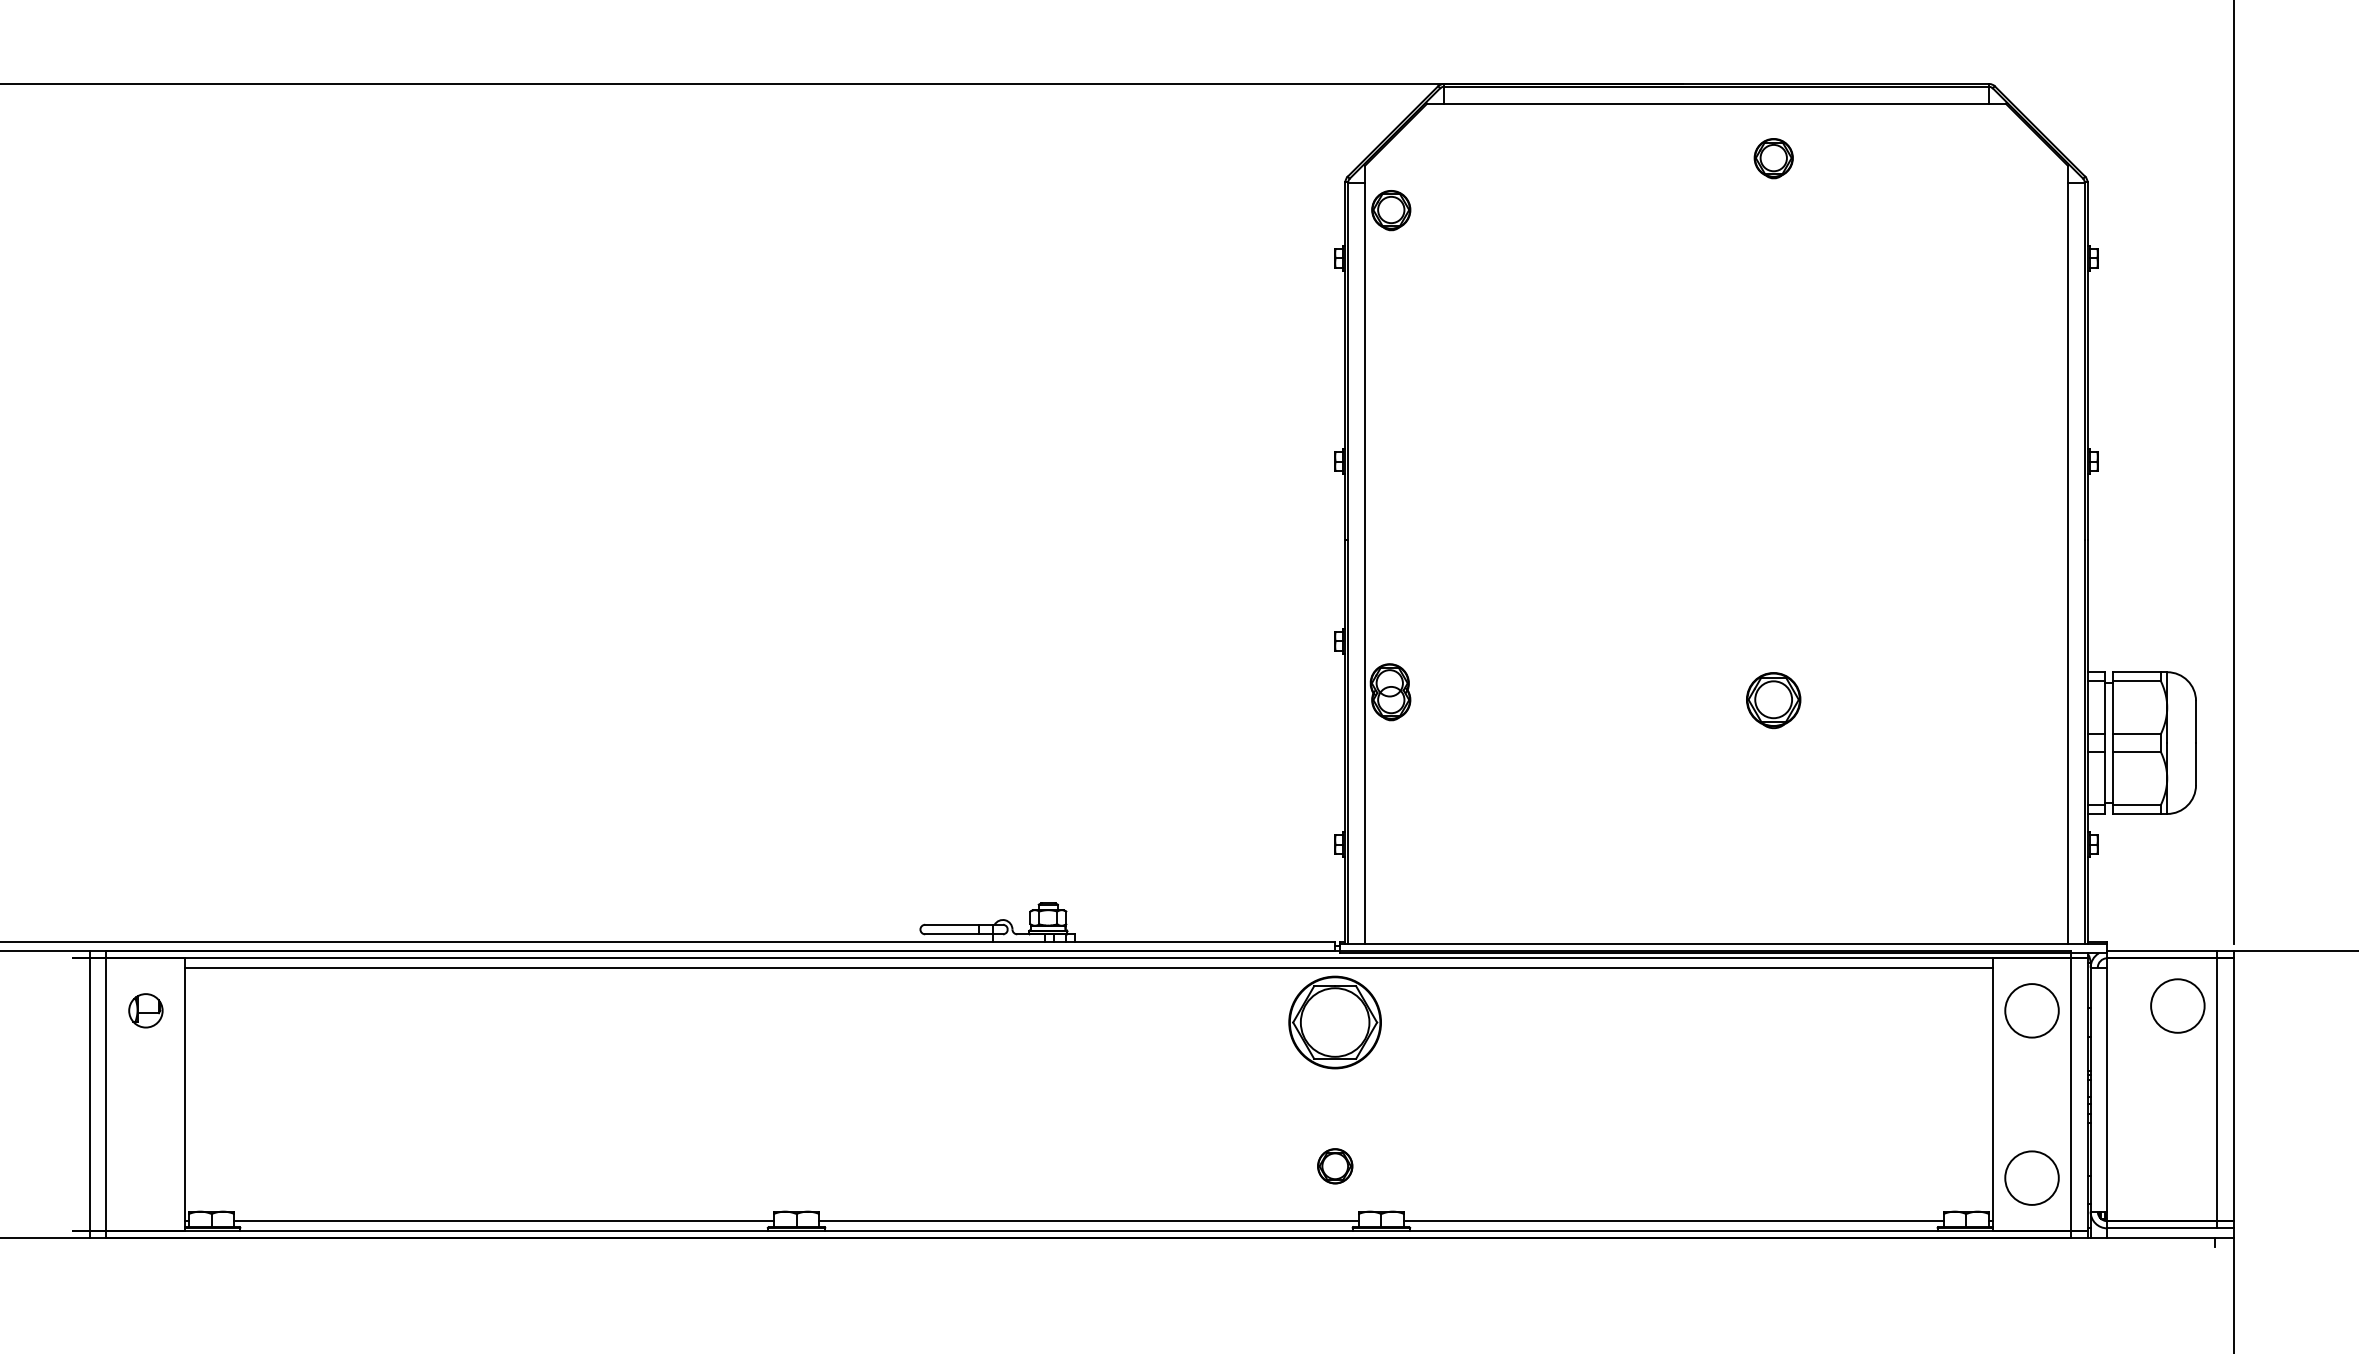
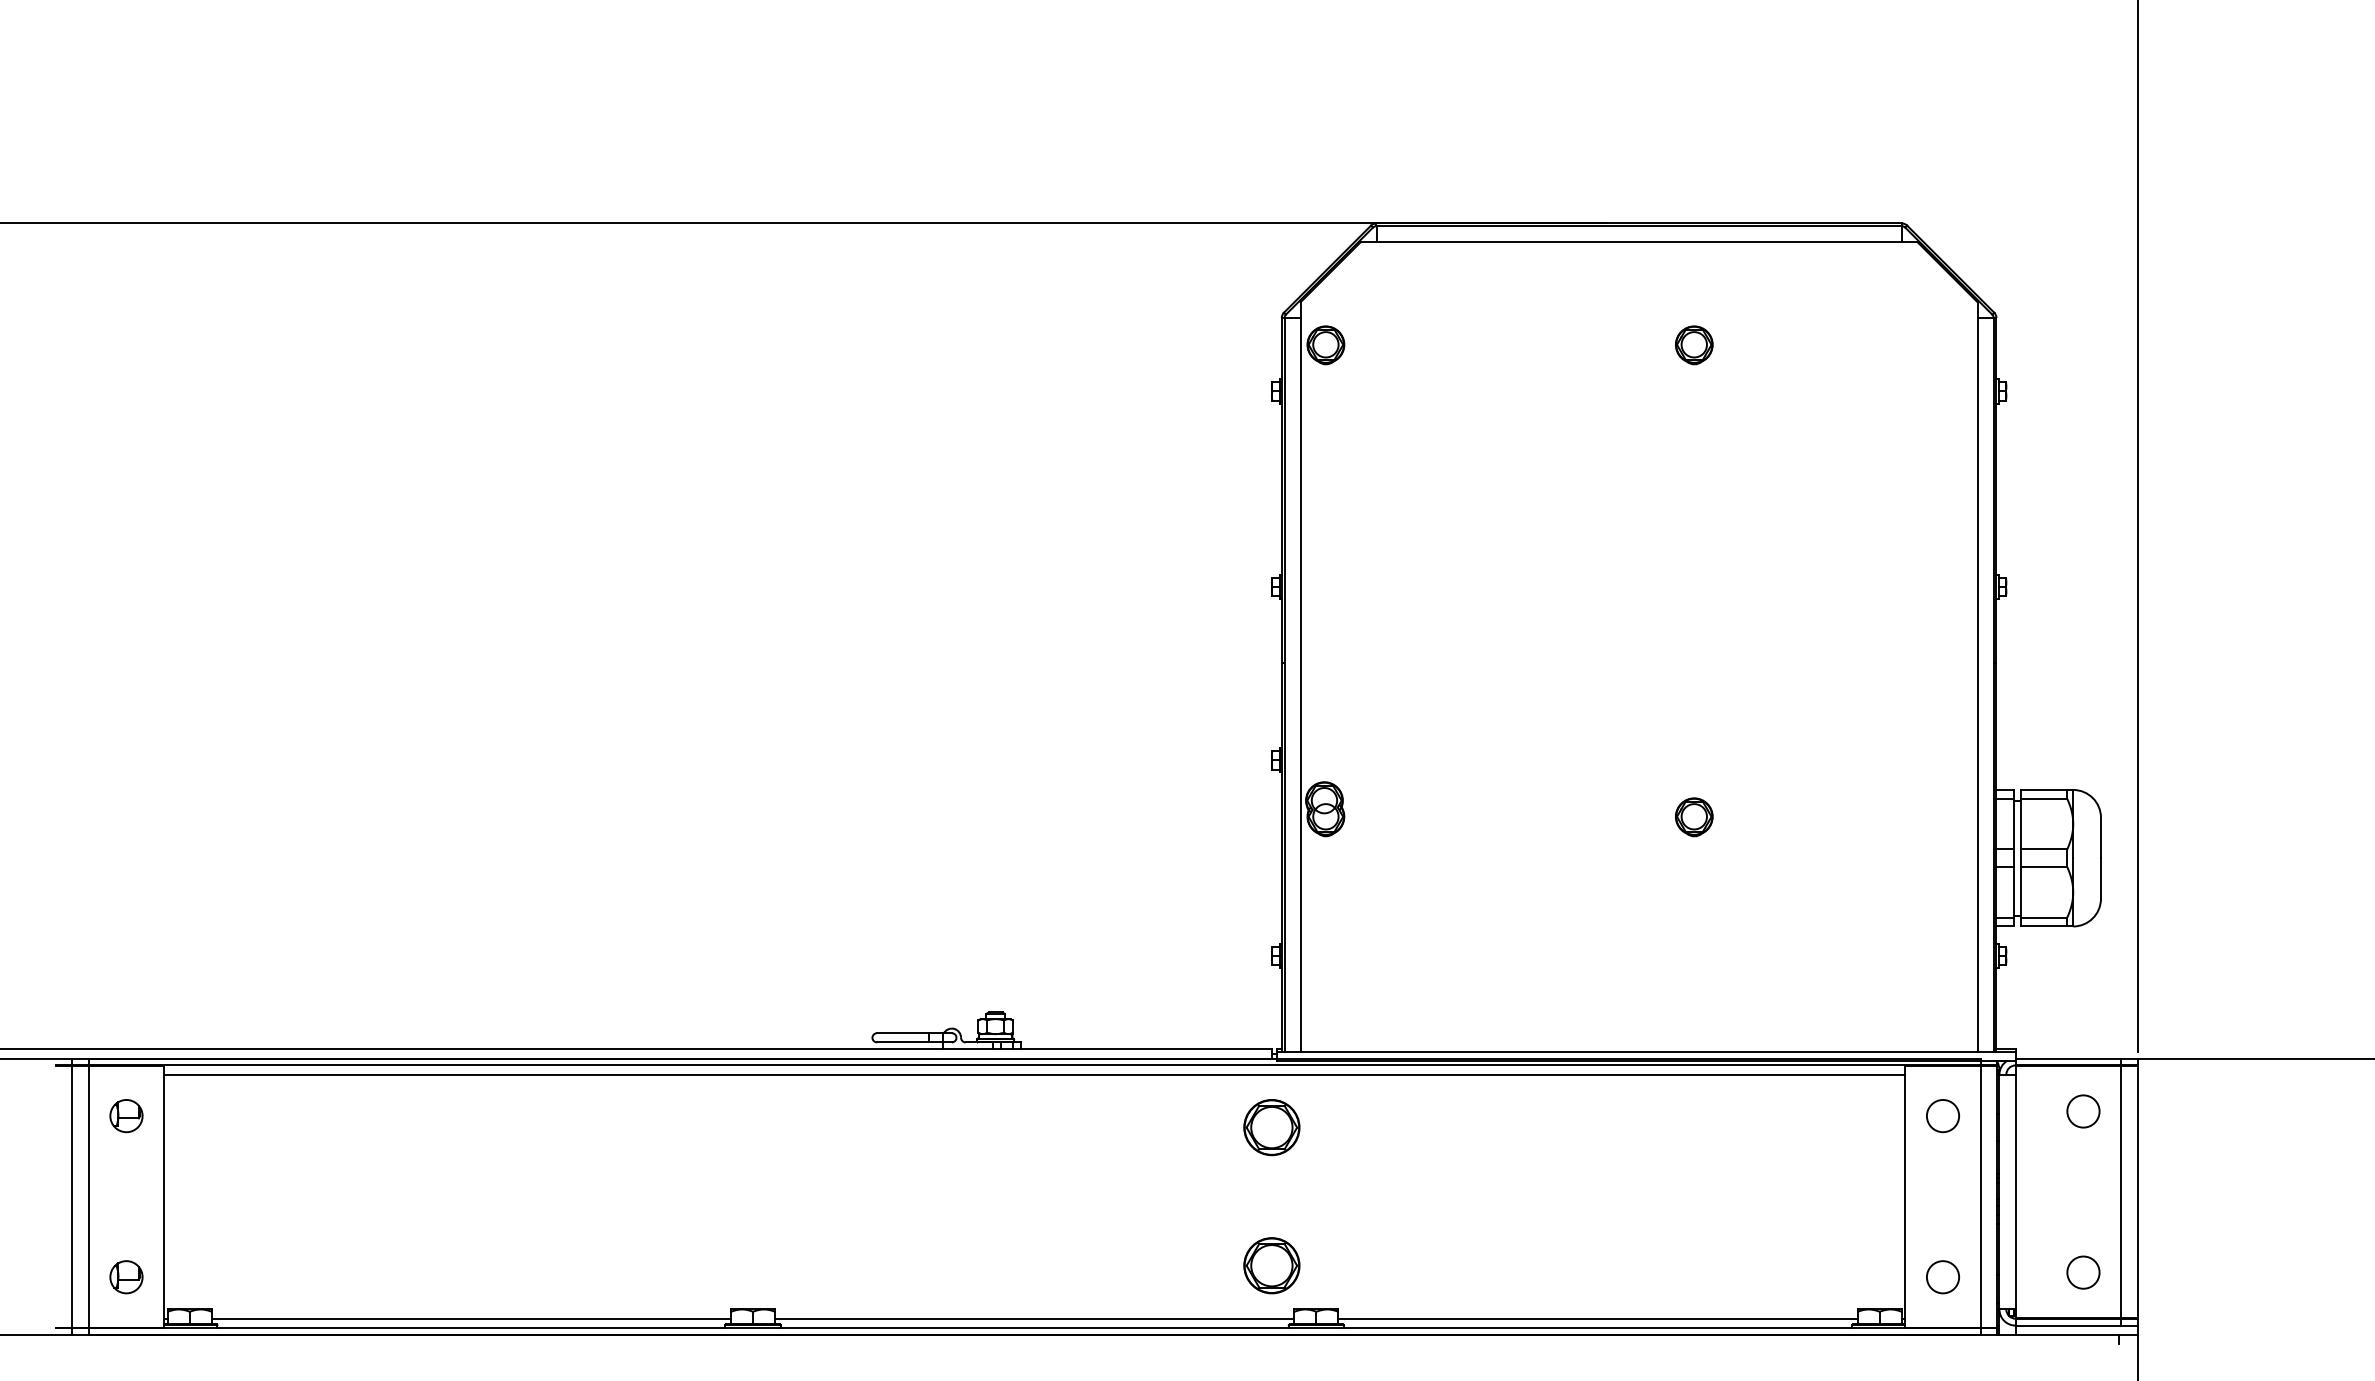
part: (1773, 158) -> (1694, 345), moved
part: (1773, 700) -> (1694, 817), size x0.71
circle: (2177, 1006) -> (2083, 1111), size x0.62
circle: (2031, 1010) -> (1942, 1115), size x0.62
part: (1334, 1022) -> (1271, 1127), size x0.62
part: (1334, 1165) -> (1271, 1265), size x1.67
circle: (2177, 1173) -> (2083, 1272), added
part: (145, 1178) -> (126, 1277), added
circle: (2031, 1178) -> (1942, 1277), size x0.62

